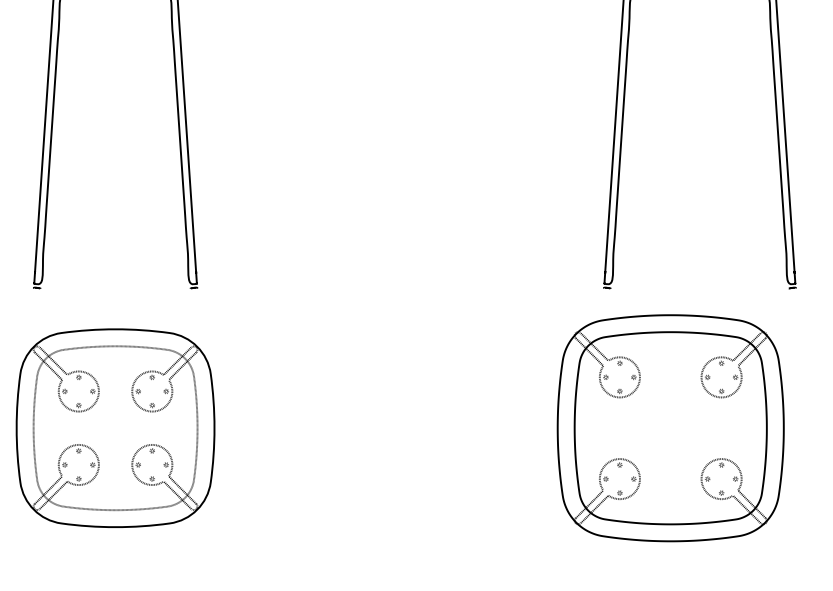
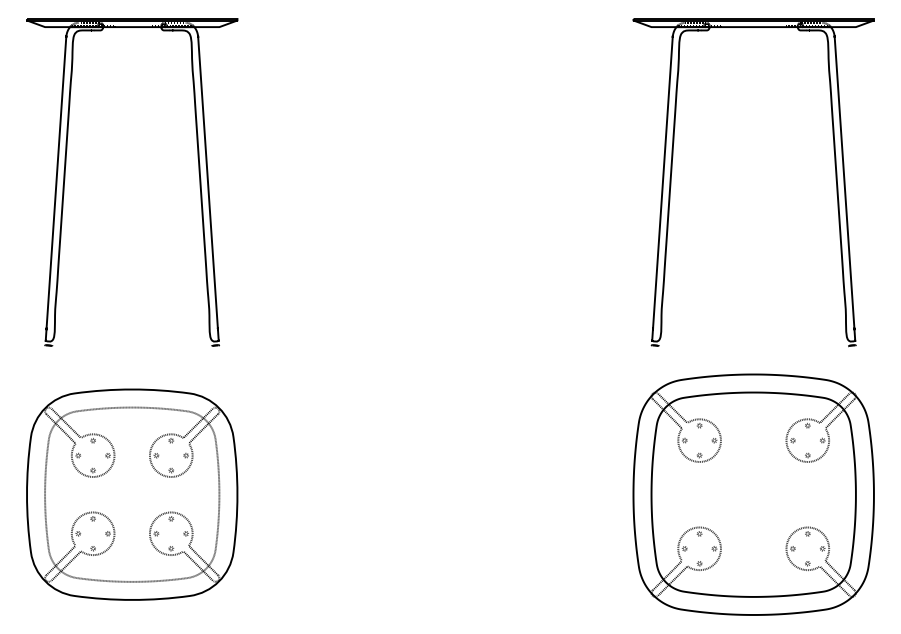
part: (670, 428) -> (753, 494), moved

